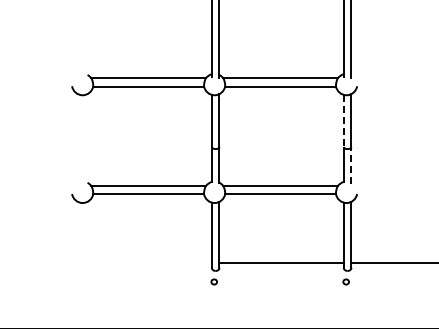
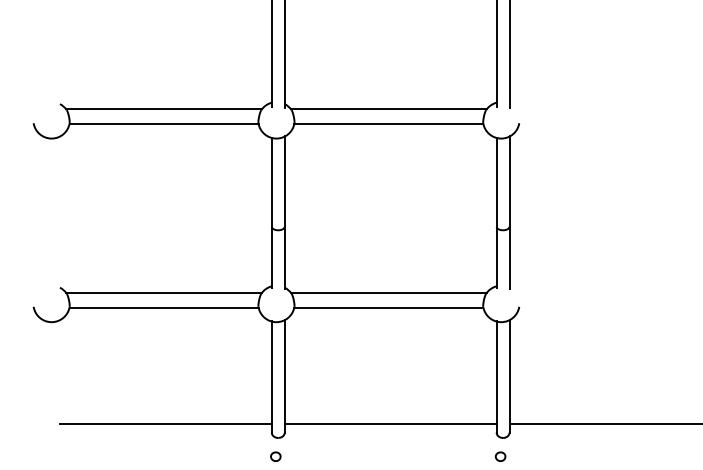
line: (343, 121) -> (496, 183), dashed -> solid
line: (351, 165) -> (509, 258), dashed -> solid
line: (149, 262) -> (165, 423), added

